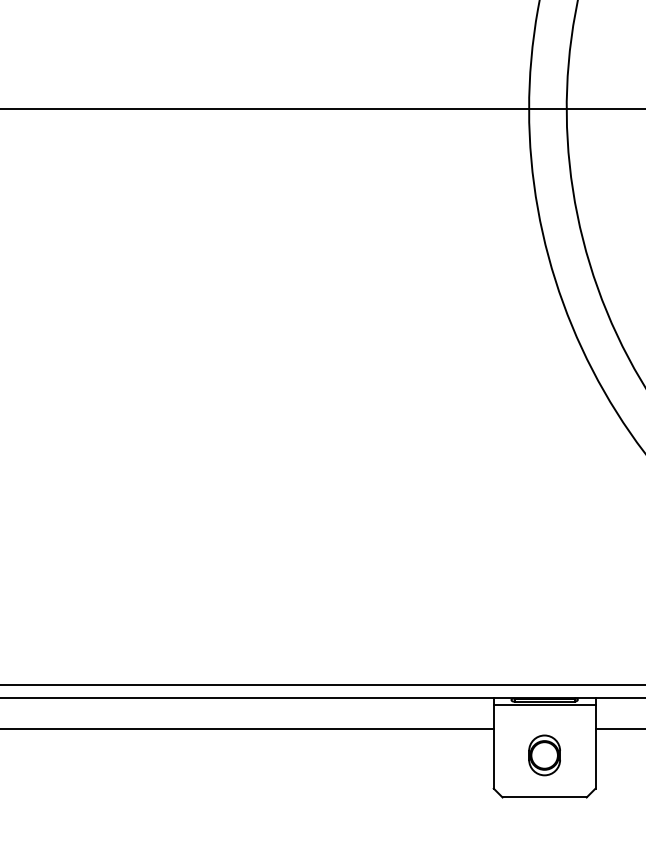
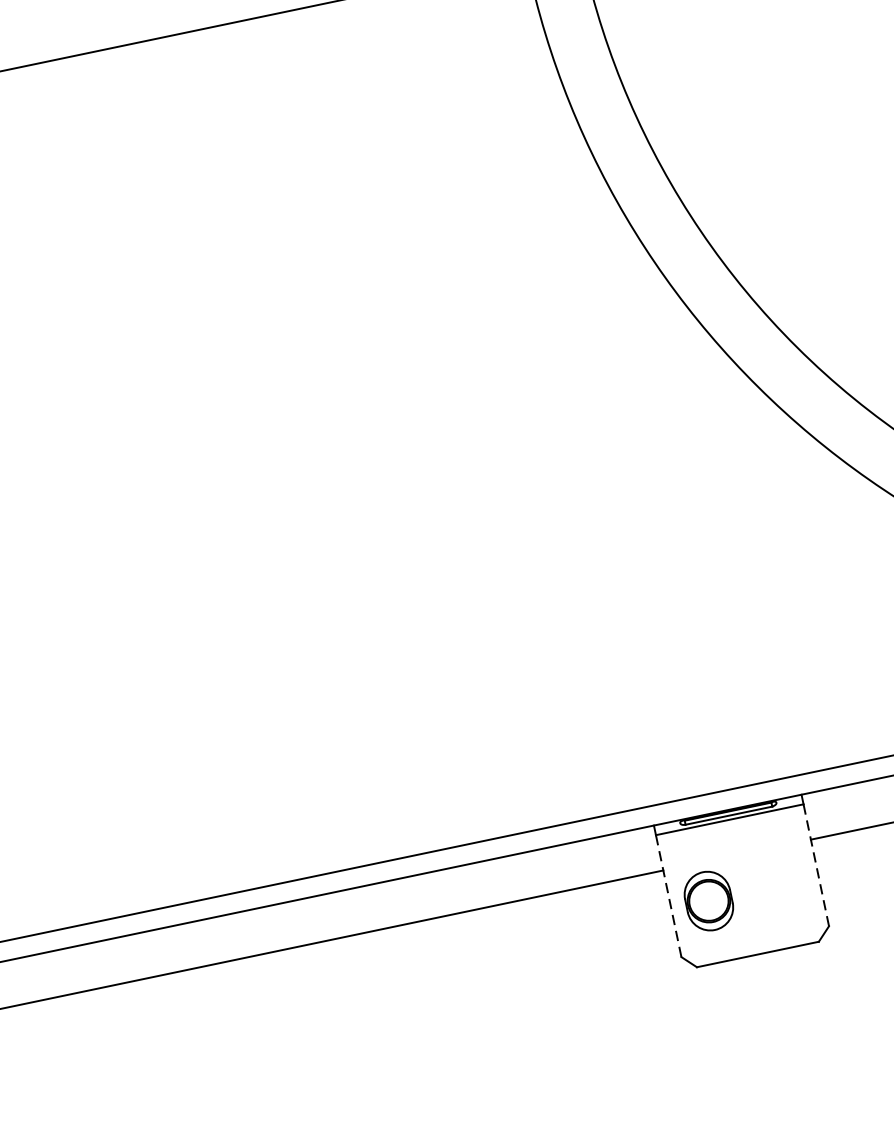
line: (595, 746) -> (816, 865), solid -> dashed
line: (493, 747) -> (668, 897), solid -> dashed
part: (544, 755) -> (708, 901), moved

